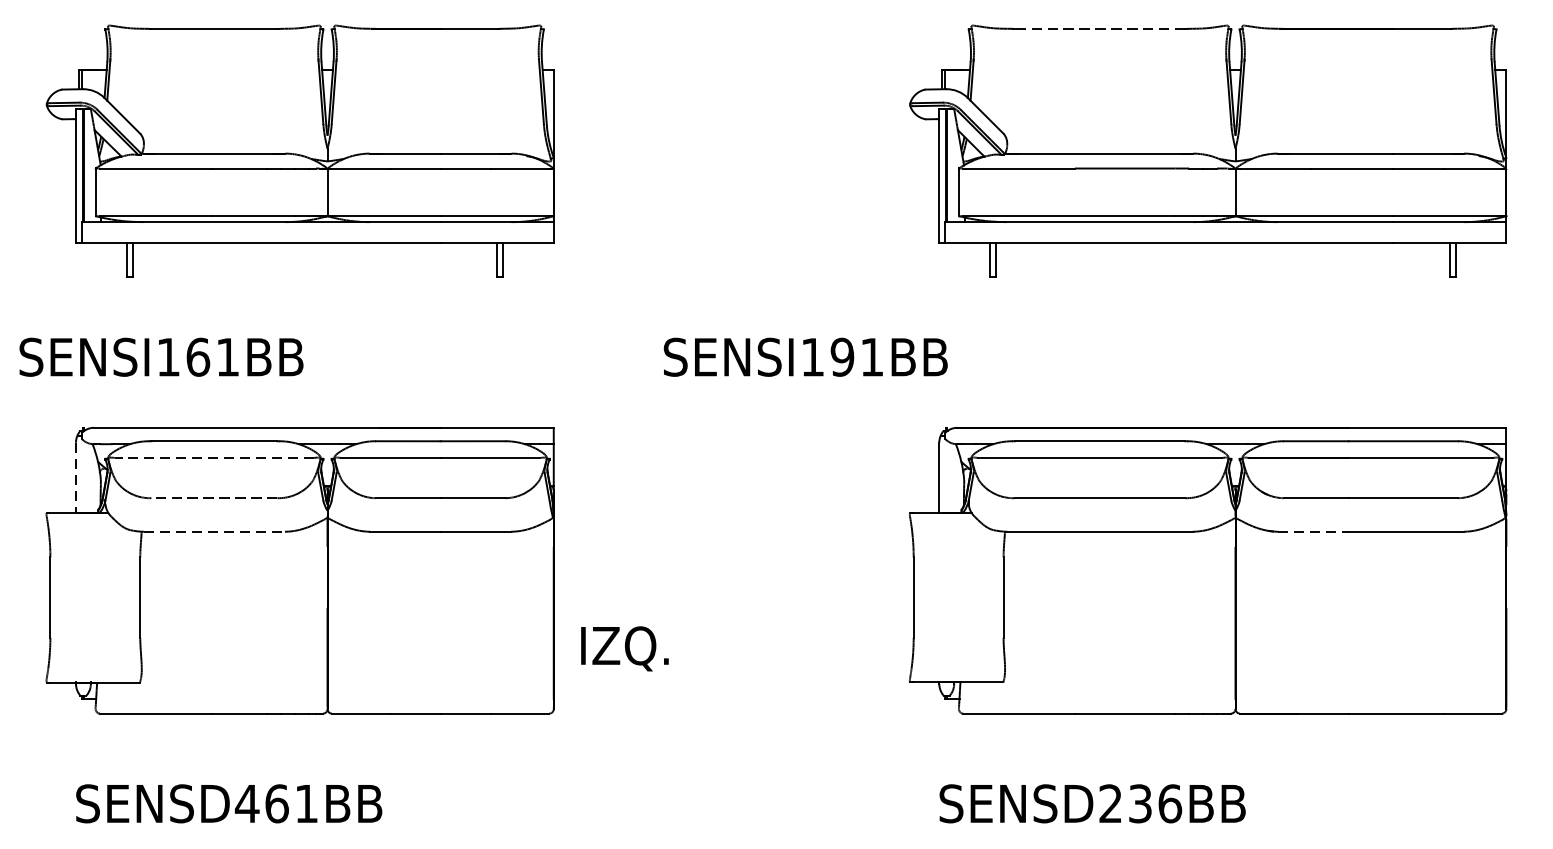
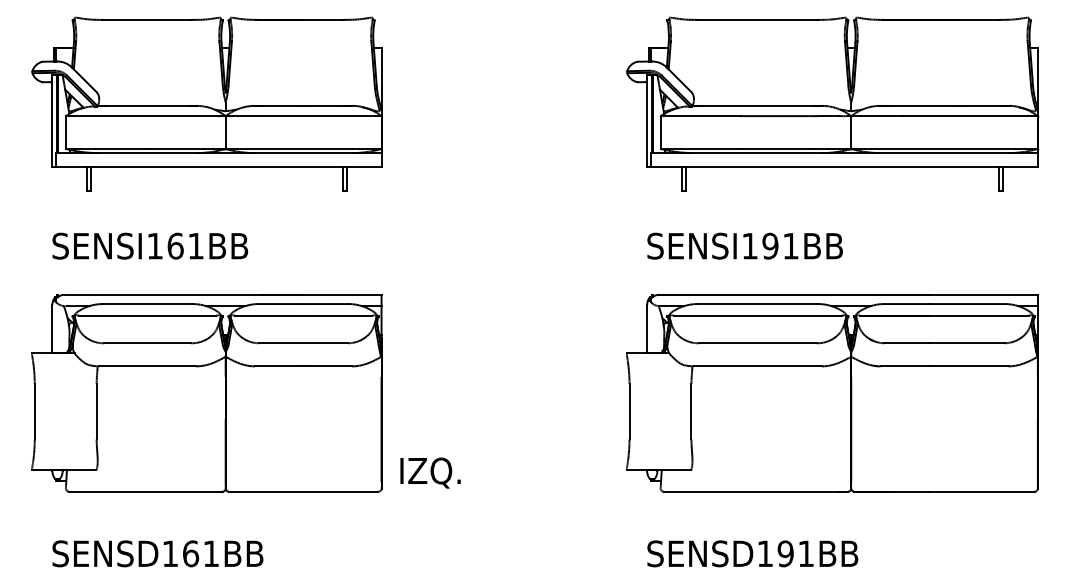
line: (1099, 28) -> (757, 19), dashed -> solid
text: (161, 356) -> (150, 245), moved
text: (804, 356) -> (744, 245), moved
line: (214, 457) -> (147, 315), dashed -> solid
line: (76, 478) -> (52, 329), dashed -> solid
line: (214, 498) -> (147, 343), dashed -> solid
line: (214, 531) -> (147, 366), dashed -> solid
line: (1314, 531) -> (905, 366), dashed -> solid
text: (624, 648) -> (430, 472), moved
text: (245, 803) -> (169, 553), SENSD461BB -> SENSD161BB
text: (1140, 803) -> (785, 553), SENSD236BB -> SENSD191BB

